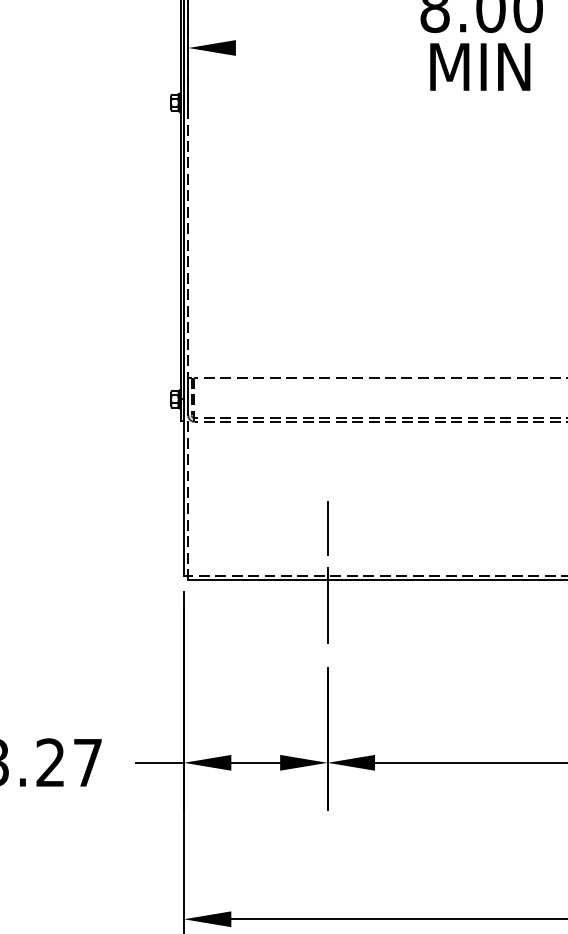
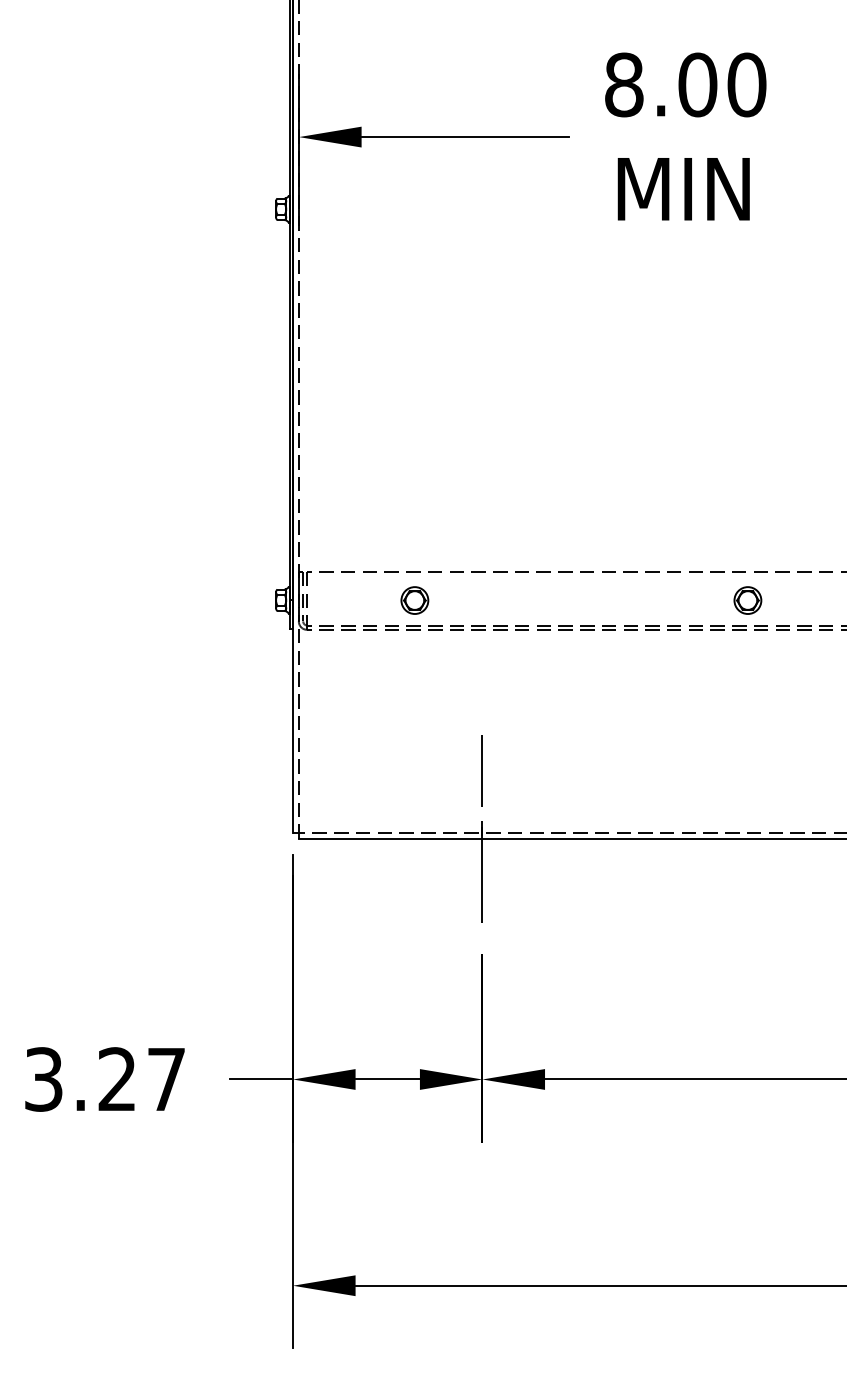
line: (313, 48) -> (464, 137), added
text: (480, 67) -> (683, 189), moved
part: (276, 399) -> (414, 600), added
part: (528, 399) -> (747, 600), added

